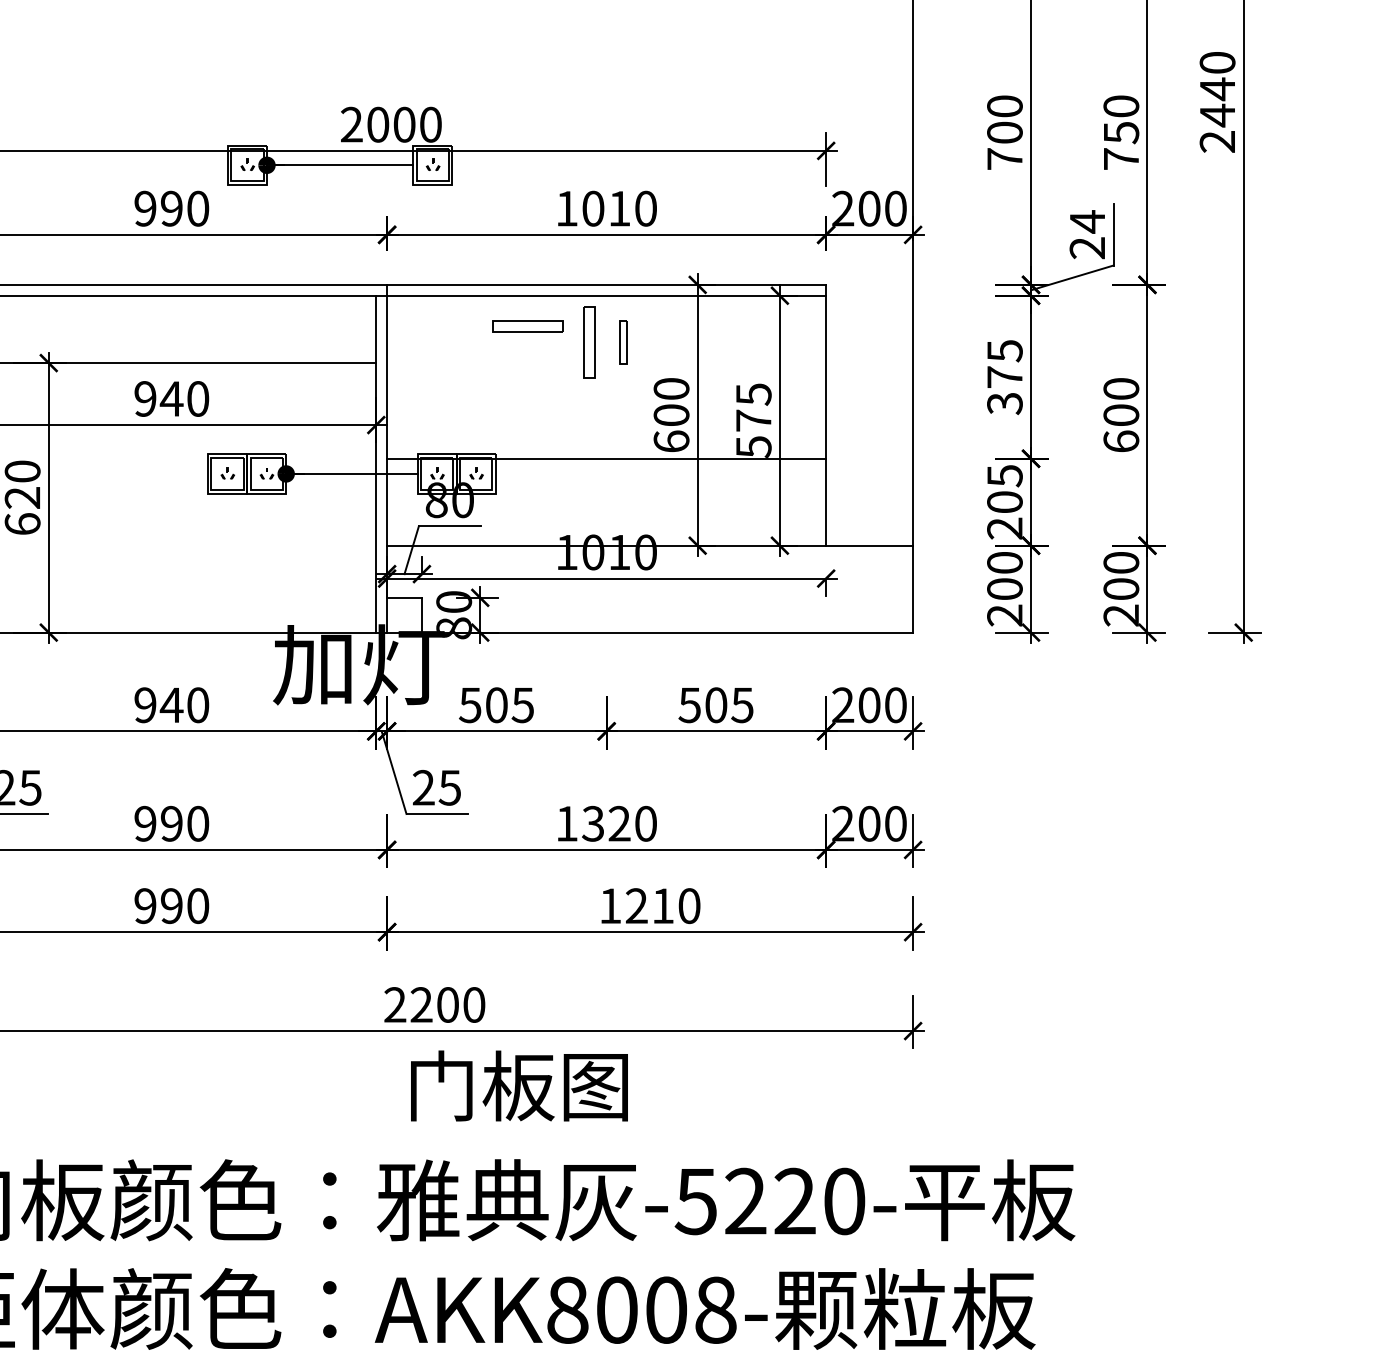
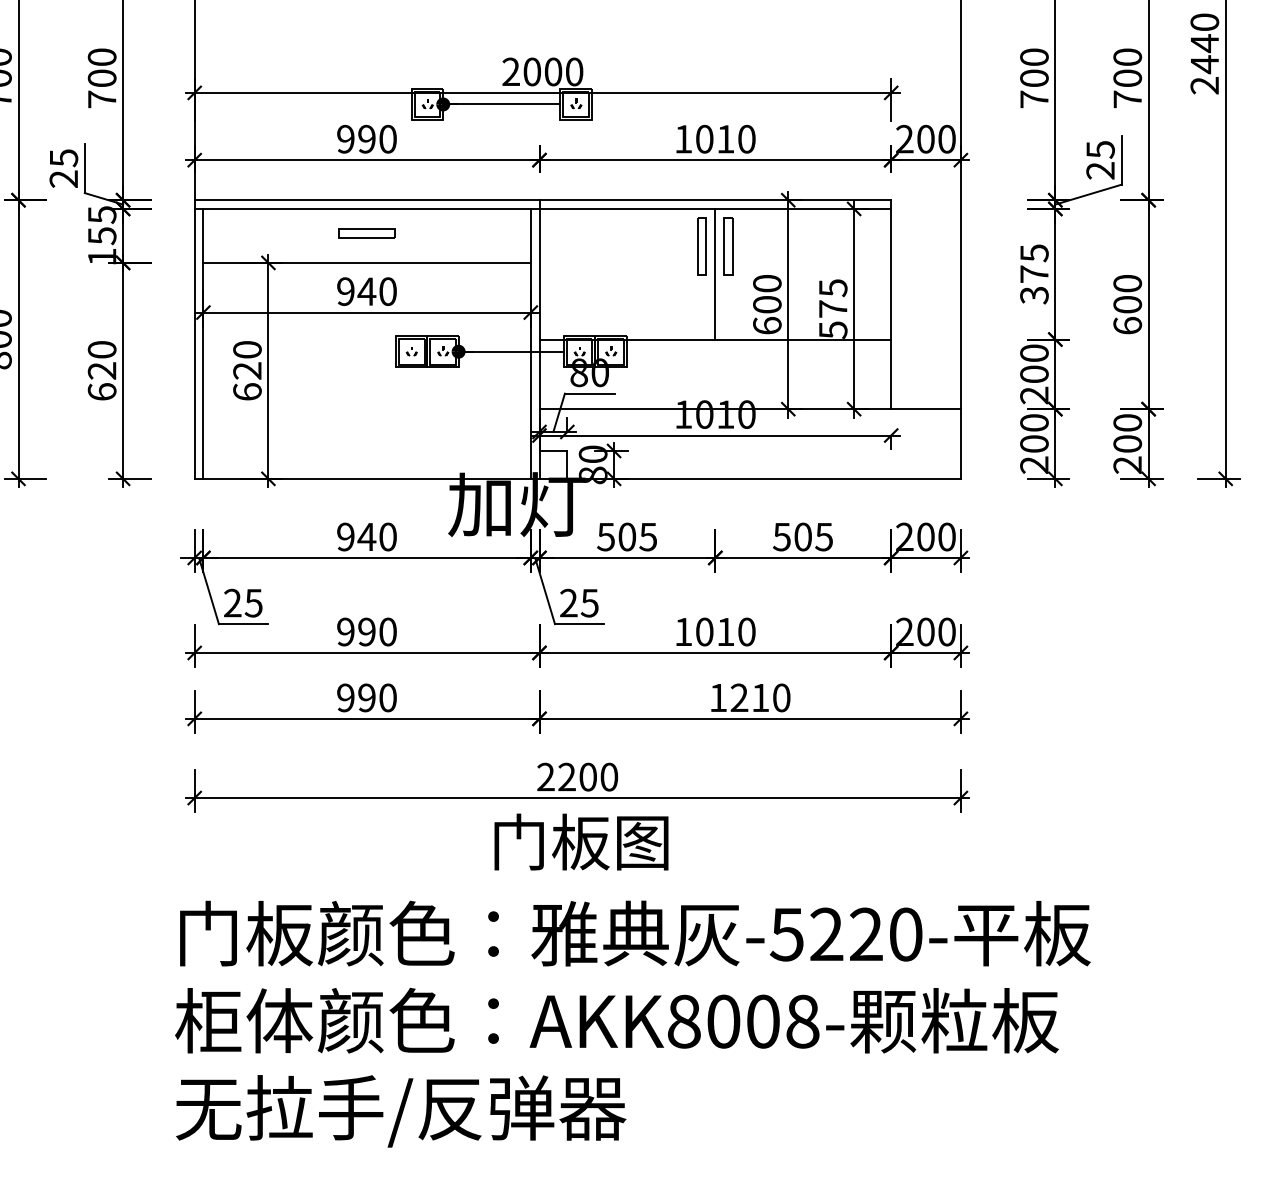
text: (1121, 132) -> (1127, 78), 750 -> 700
text: (1087, 221) -> (1100, 149), 24 -> 25
part: (526, 326) -> (366, 233), moved
part: (623, 342) -> (728, 246), size x1.67
line: (606, 376) -> (715, 273), added
text: (1005, 476) -> (1034, 353), 205 -> 200
text: (605, 823) -> (714, 631), 1320 -> 1010
text: (519, 1085) -> (581, 841), moved

